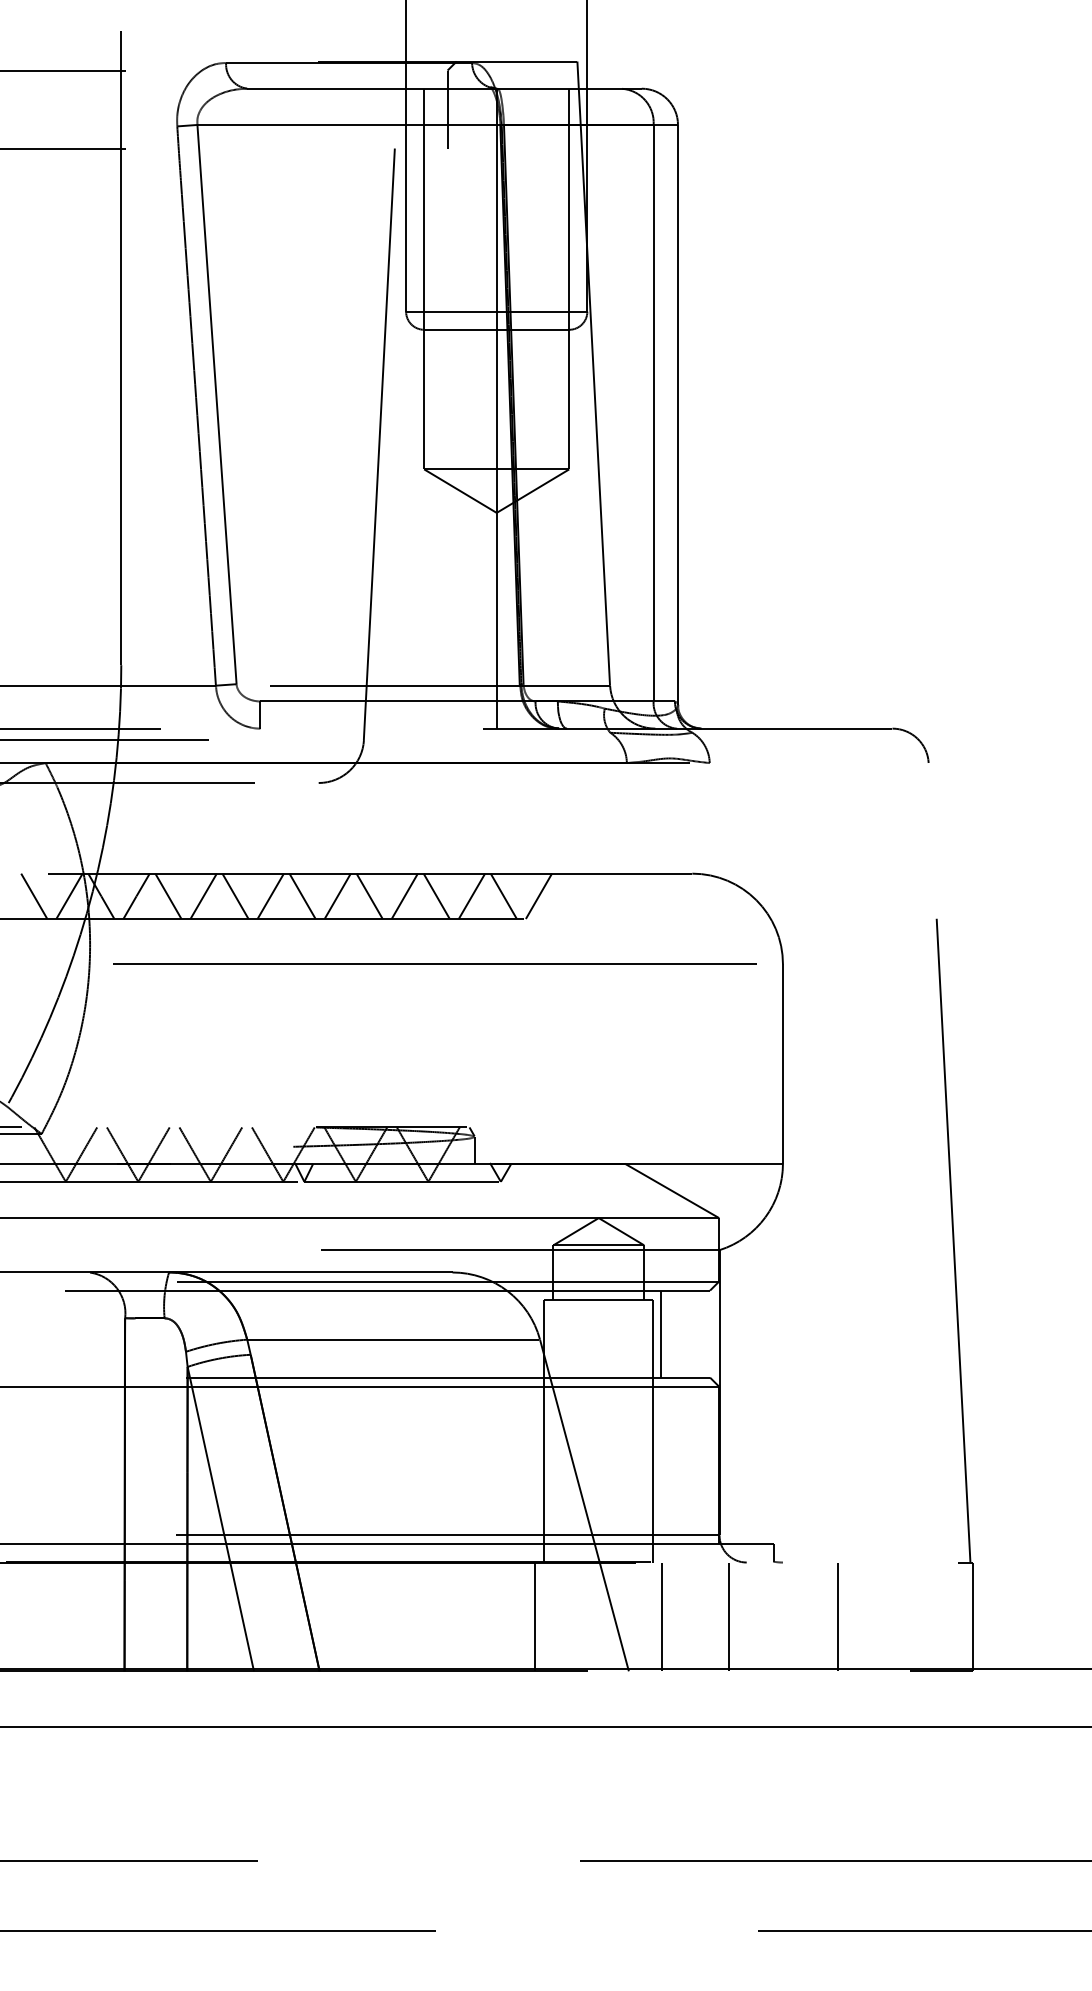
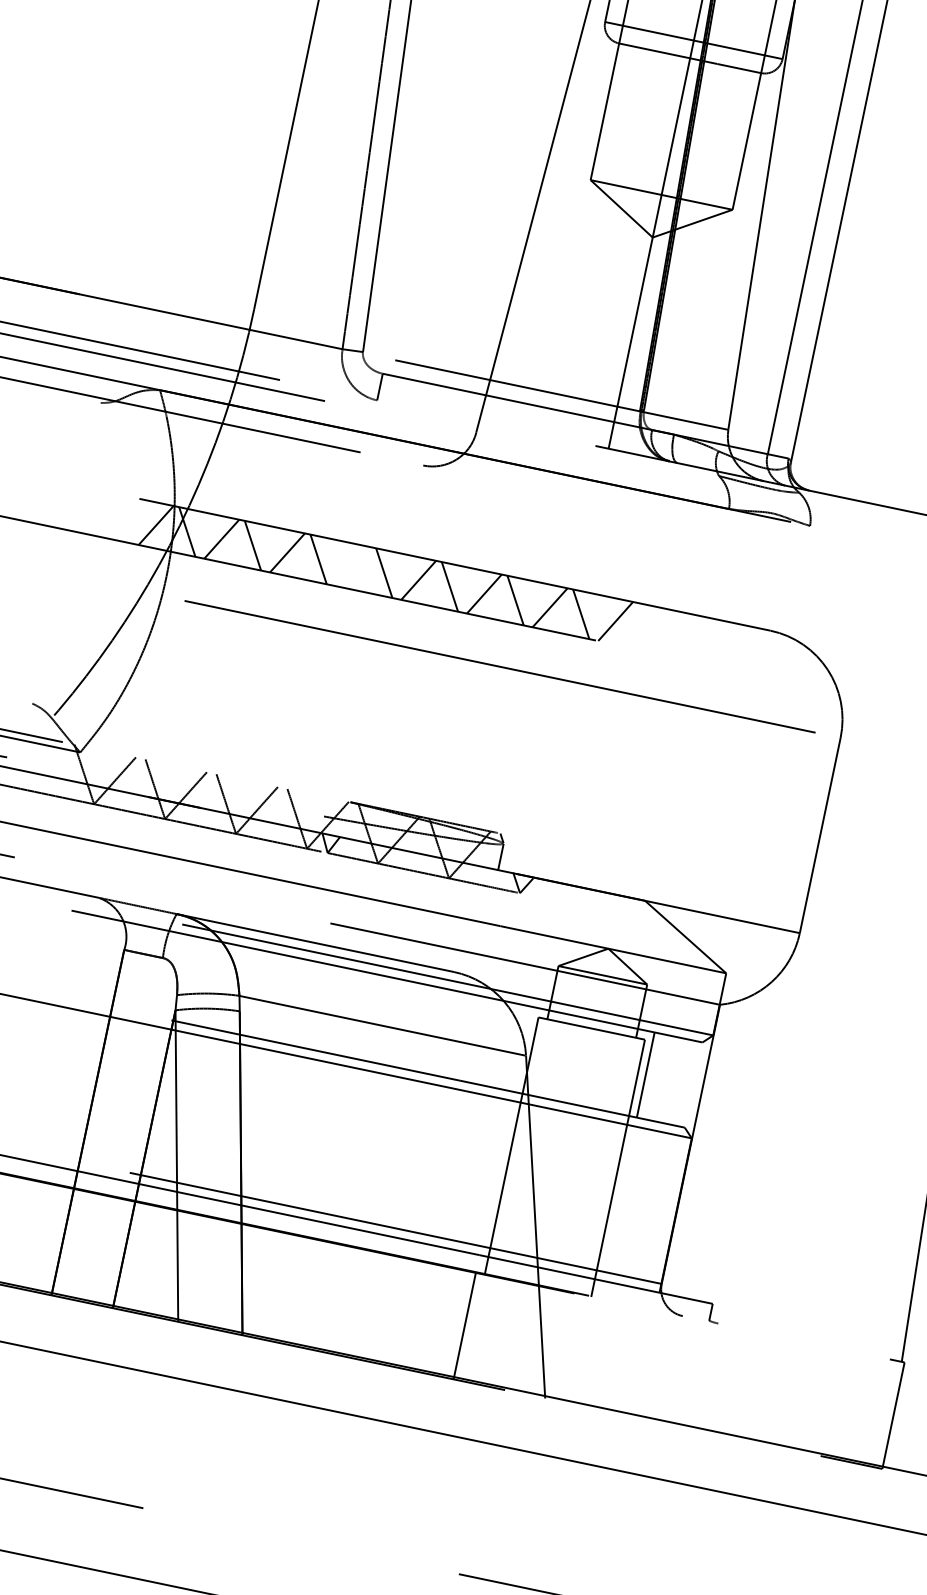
line: (34, 895) -> (122, 517), removed
line: (270, 895) -> (353, 565), removed
line: (662, 1616) -> (589, 1351), removed
line: (729, 1616) -> (654, 1365), removed
line: (837, 1616) -> (760, 1387), removed

